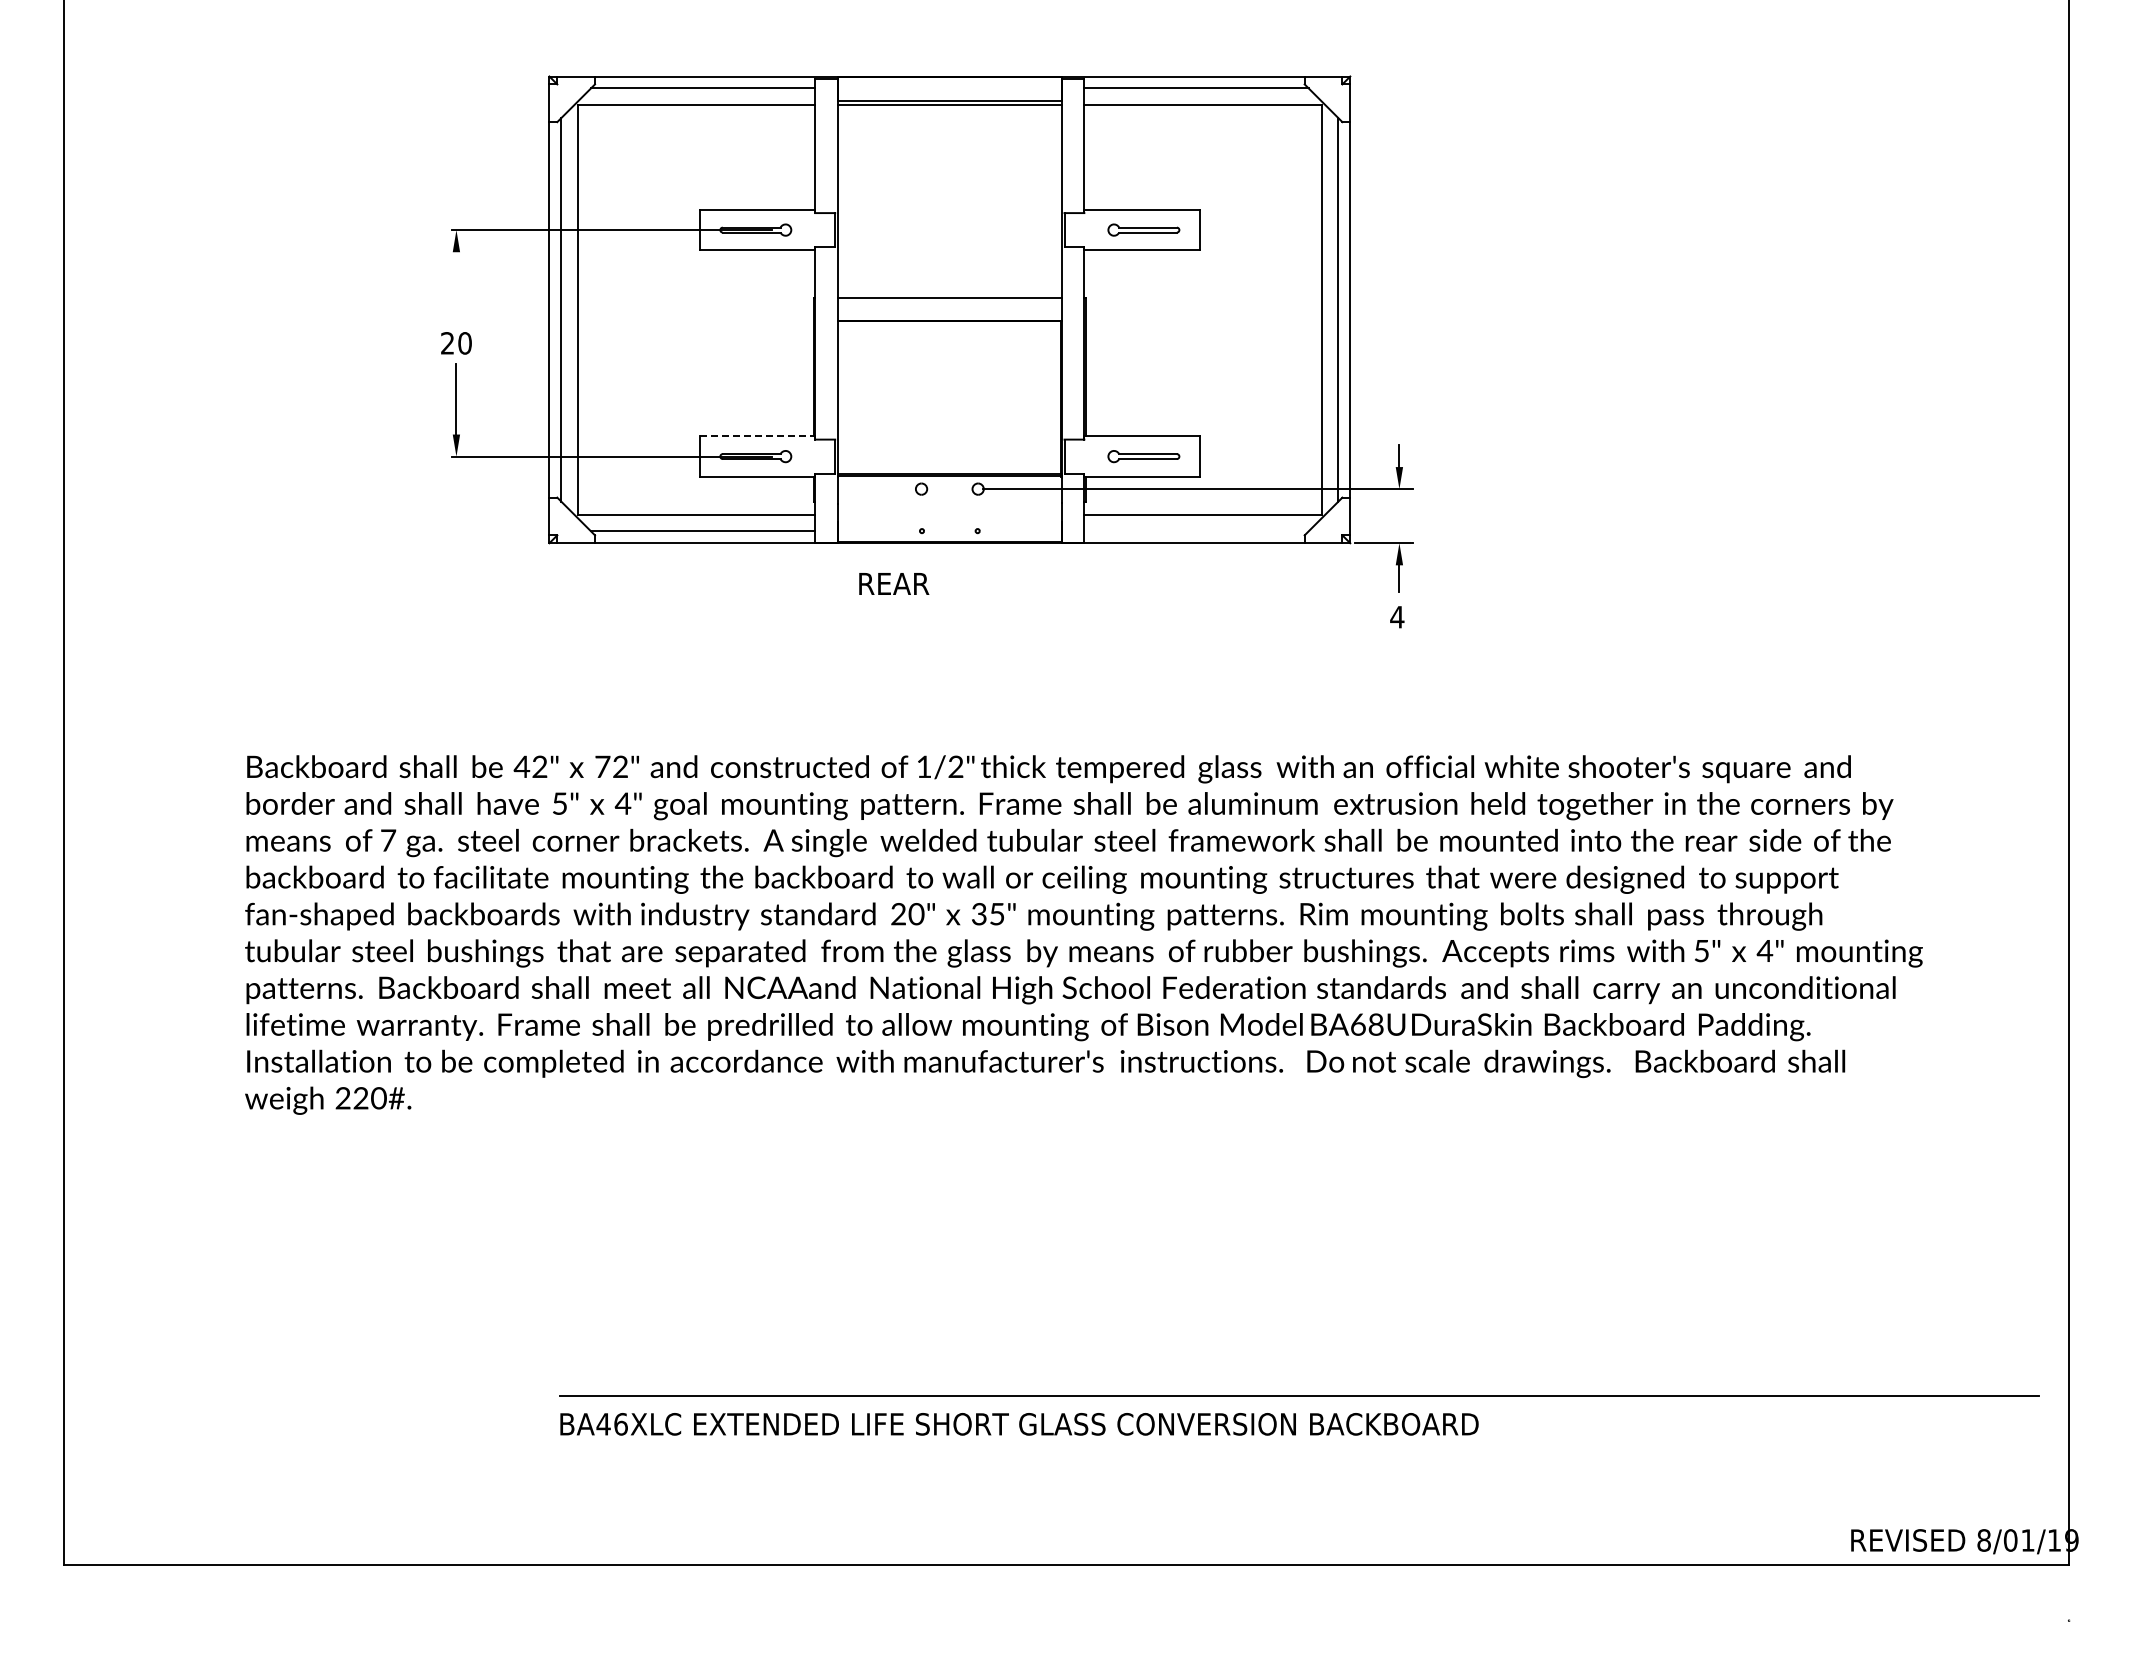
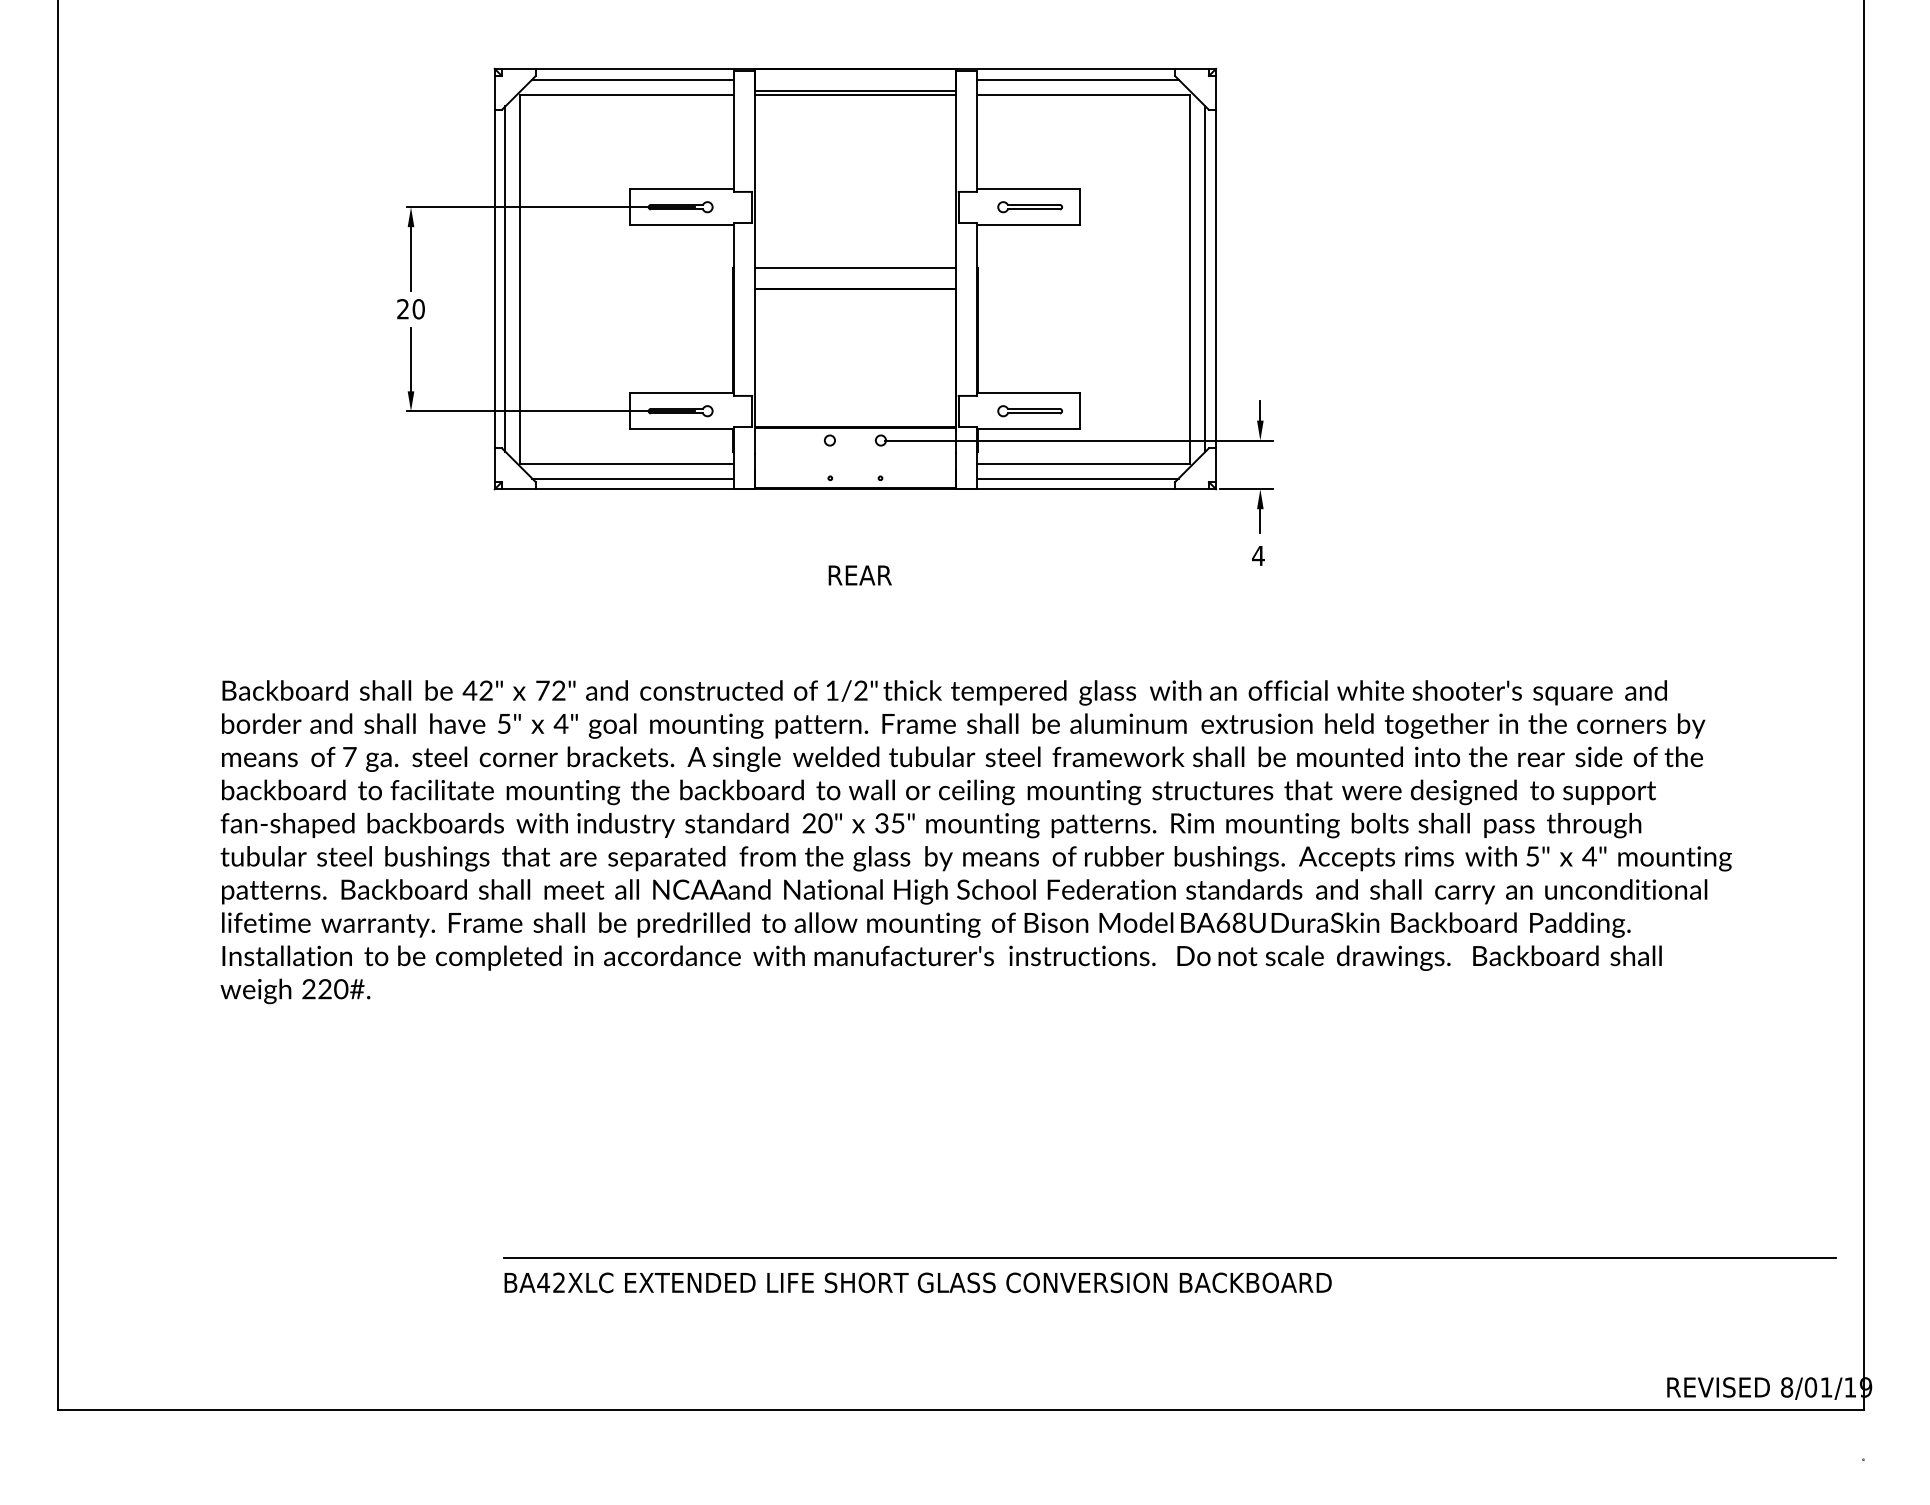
line: (456, 287) -> (411, 258), added
line: (757, 436) -> (682, 393), dashed -> solid
line: (1196, 531) -> (1077, 478), added
text: (894, 583) -> (860, 575), moved
text: (620, 1424) -> (558, 1283), BA46XLC -> BA42XLC

